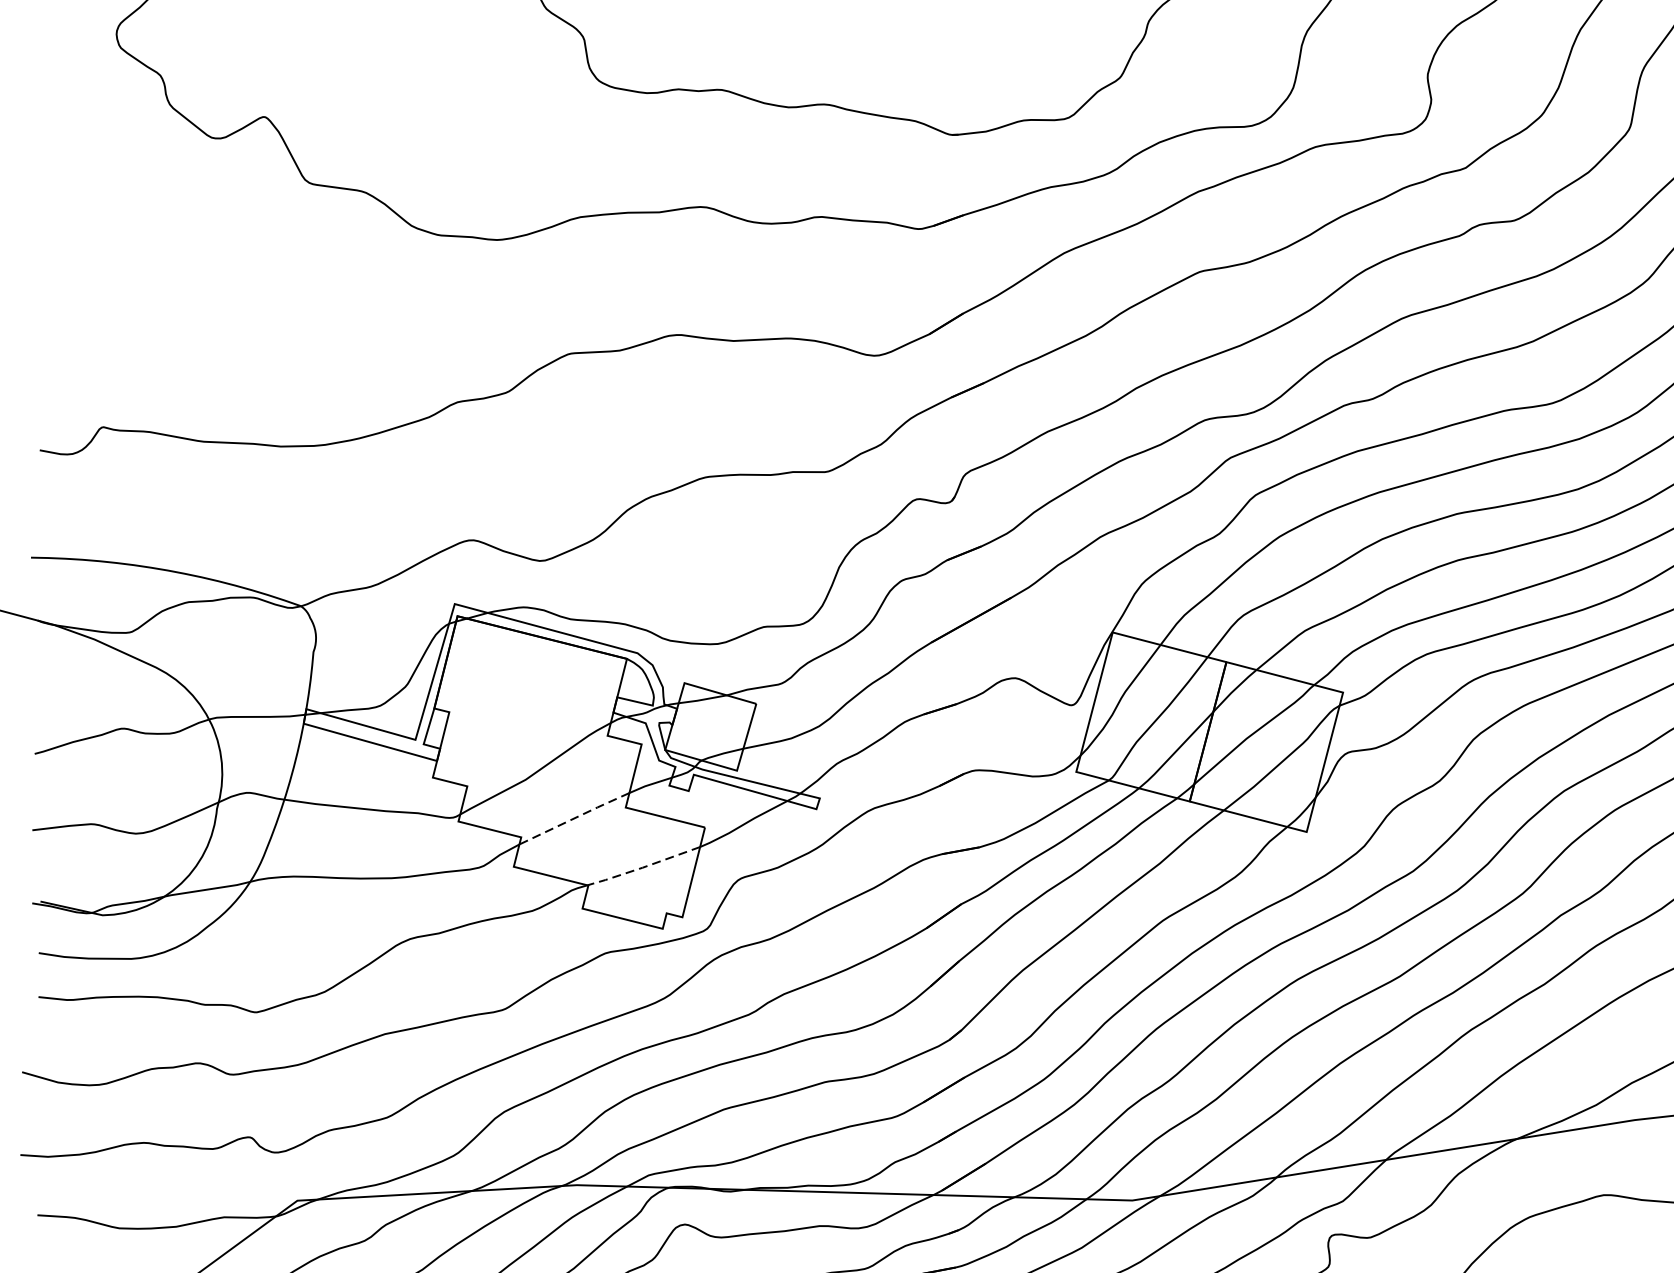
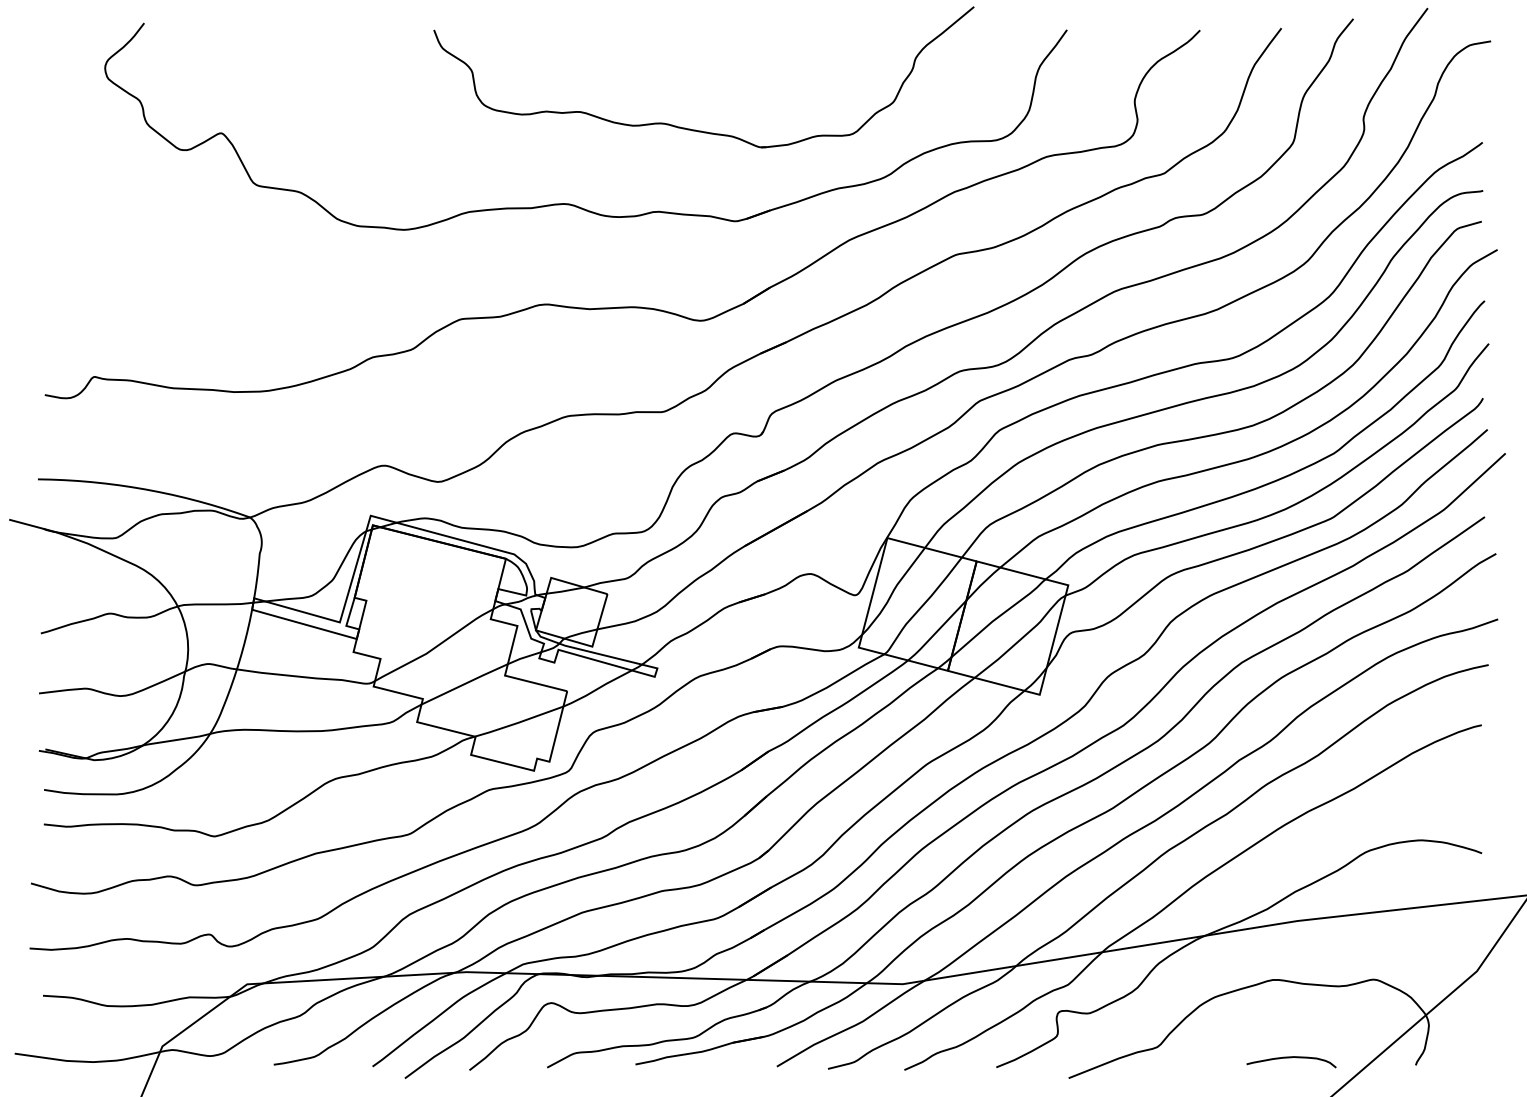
line: (574, 818) -> (464, 684), dashed -> solid
line: (642, 867) -> (518, 722), dashed -> solid

